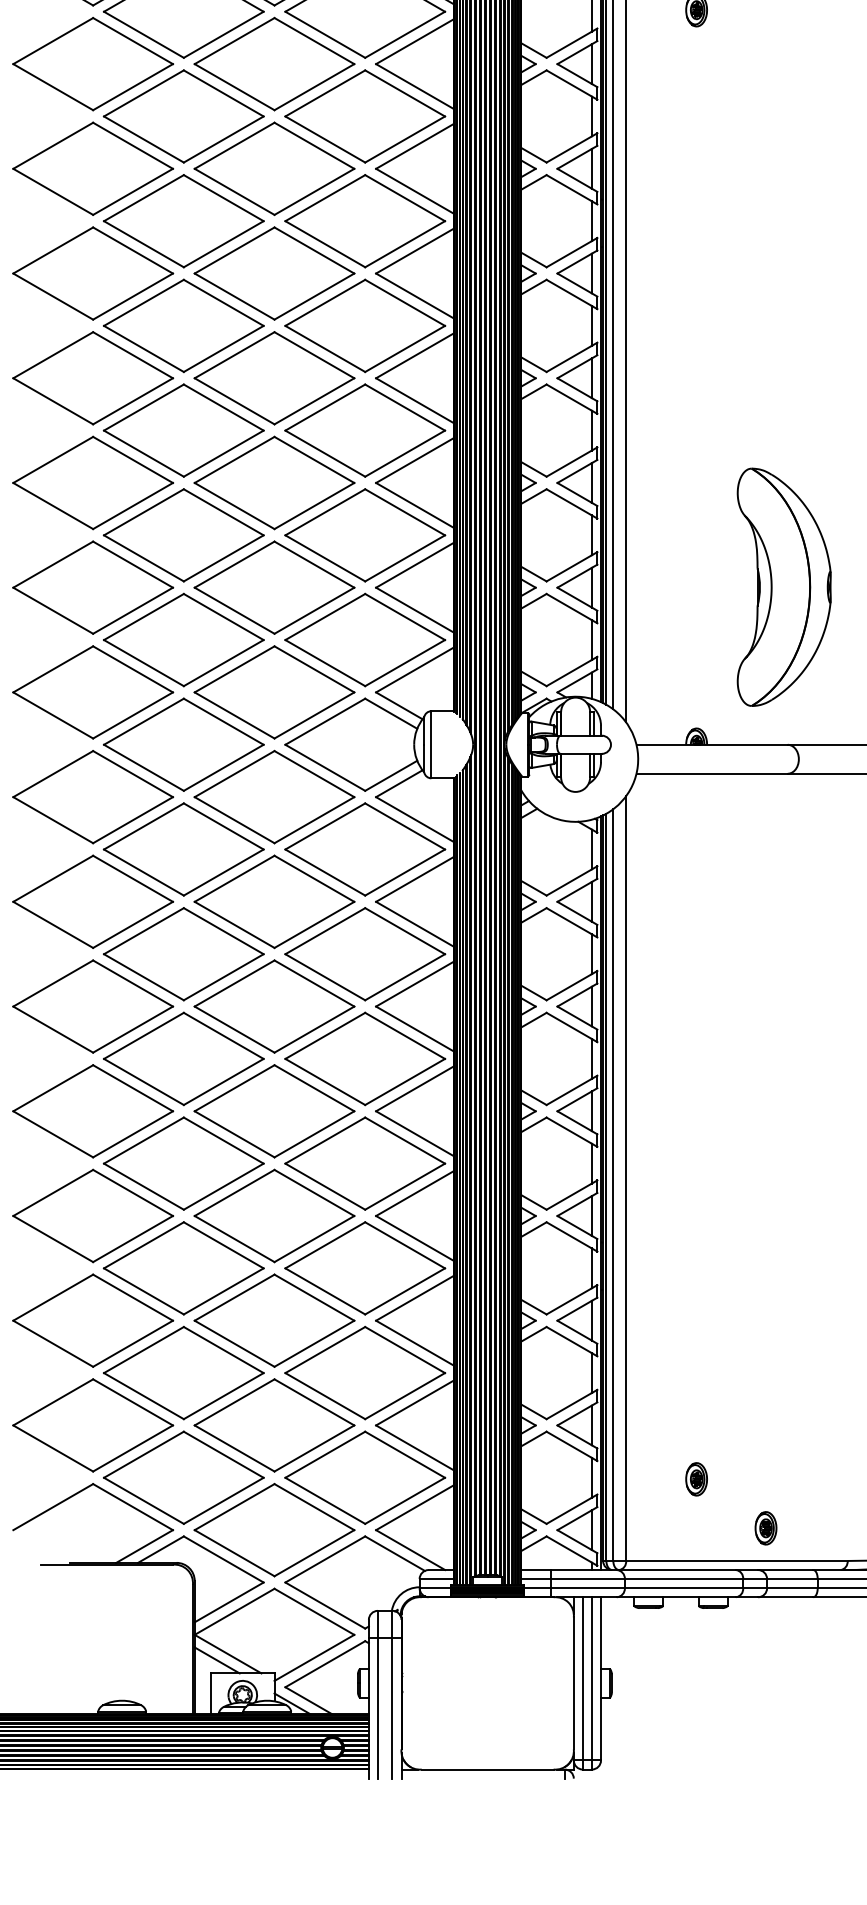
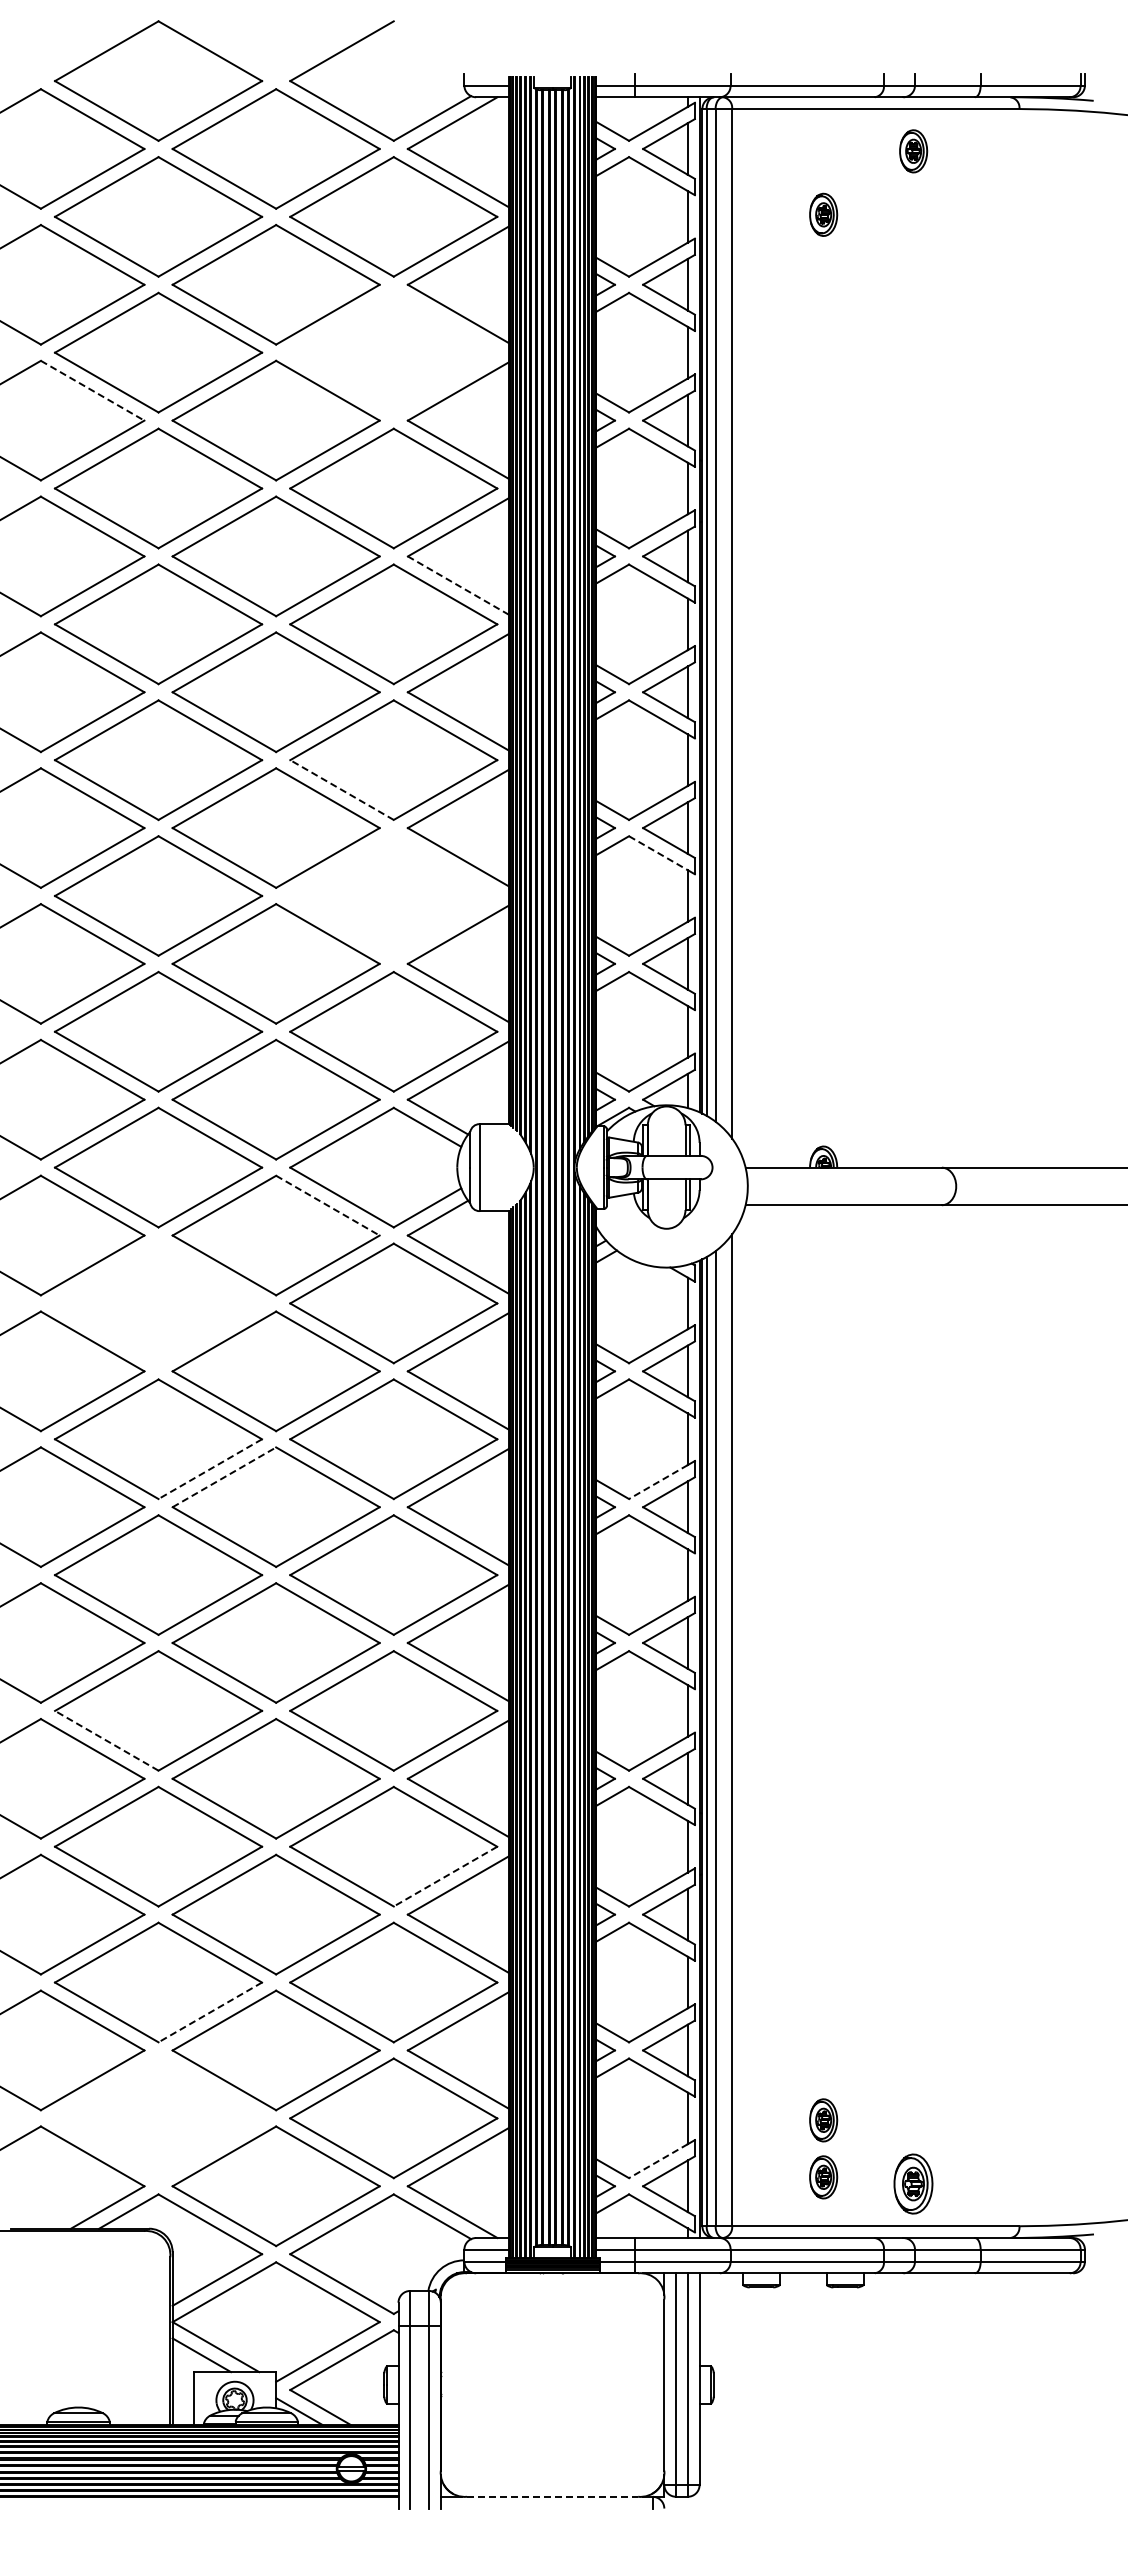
part: (365, 116) -> (393, 352), removed
line: (132, 145) -> (92, 390), solid -> dashed
line: (415, 295) -> (458, 585), solid -> dashed
line: (325, 454) -> (342, 790), solid -> dashed
line: (569, 502) -> (658, 853), solid -> dashed
part: (365, 534) -> (393, 895), removed
part: (784, 587) -> (937, 963), removed
line: (314, 773) -> (327, 1205), solid -> dashed
part: (183, 849) -> (158, 1303), removed
line: (223, 977) -> (210, 1469), solid -> dashed
line: (234, 983) -> (224, 1477), solid -> dashed
line: (569, 987) -> (658, 1482), solid -> dashed
line: (143, 1186) -> (106, 1740), solid -> dashed
line: (405, 1291) -> (445, 1876), solid -> dashed
line: (223, 1396) -> (210, 2012), solid -> dashed
part: (183, 1477) -> (158, 2118), removed
line: (569, 1511) -> (658, 2161), solid -> dashed
part: (696, 1523) -> (823, 2177), added
part: (765, 1528) -> (913, 2183), size x1.4
line: (487, 1769) -> (552, 2496), solid -> dashed

